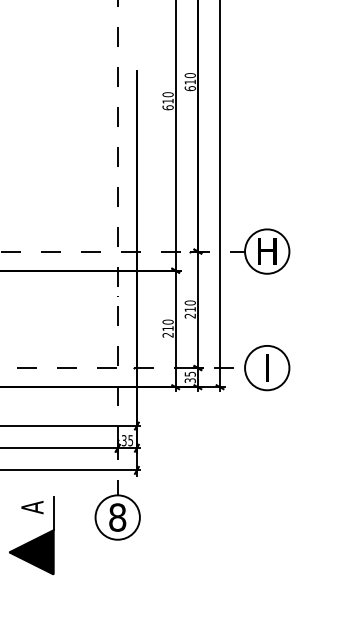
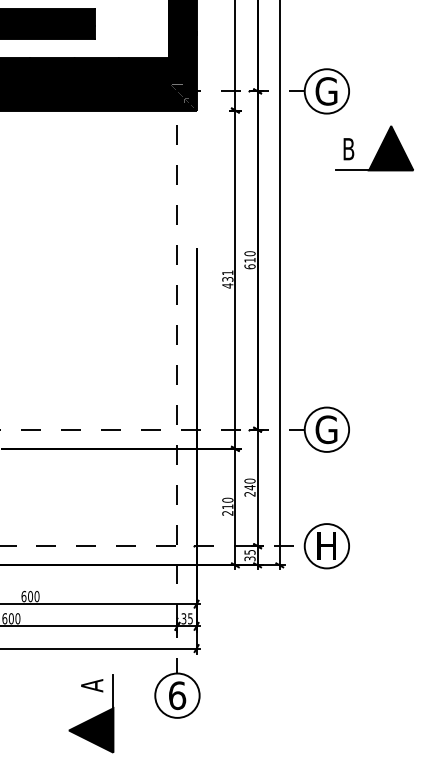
text: (167, 101) -> (227, 279), 610 -> 431
text: (266, 251) -> (326, 429), H -> G
text: (189, 309) -> (249, 487), 210 -> 240
text: (266, 367) -> (326, 545), I -> H
text: (117, 517) -> (177, 695), 8 -> 6

